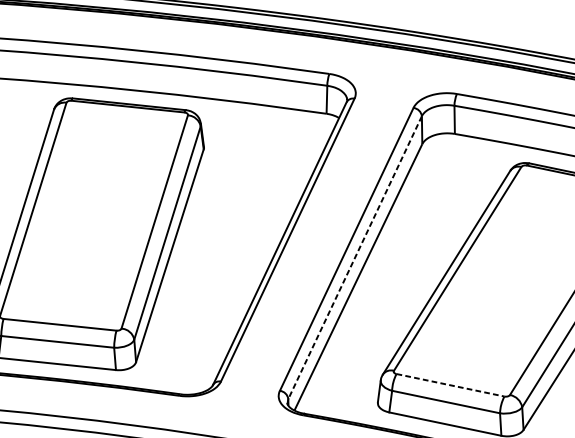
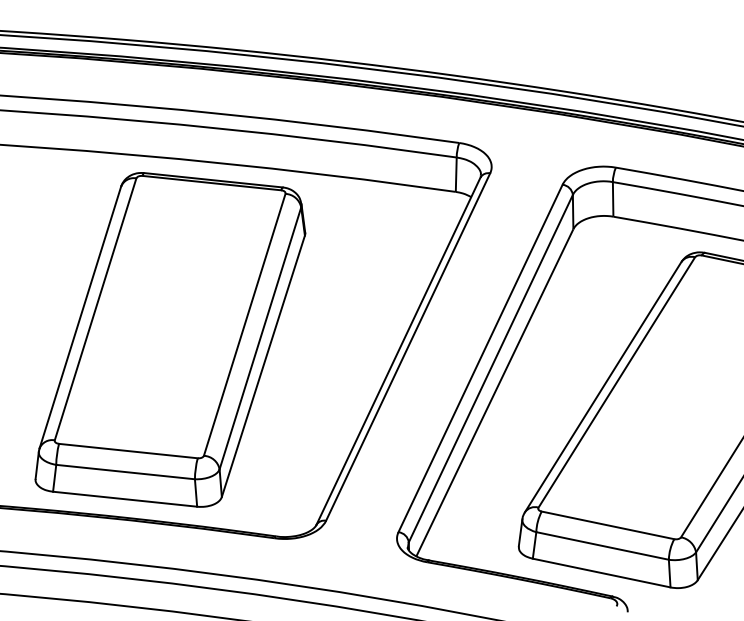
line: (354, 258) -> (490, 369), dashed -> solid
line: (450, 385) -> (608, 525), dashed -> solid

